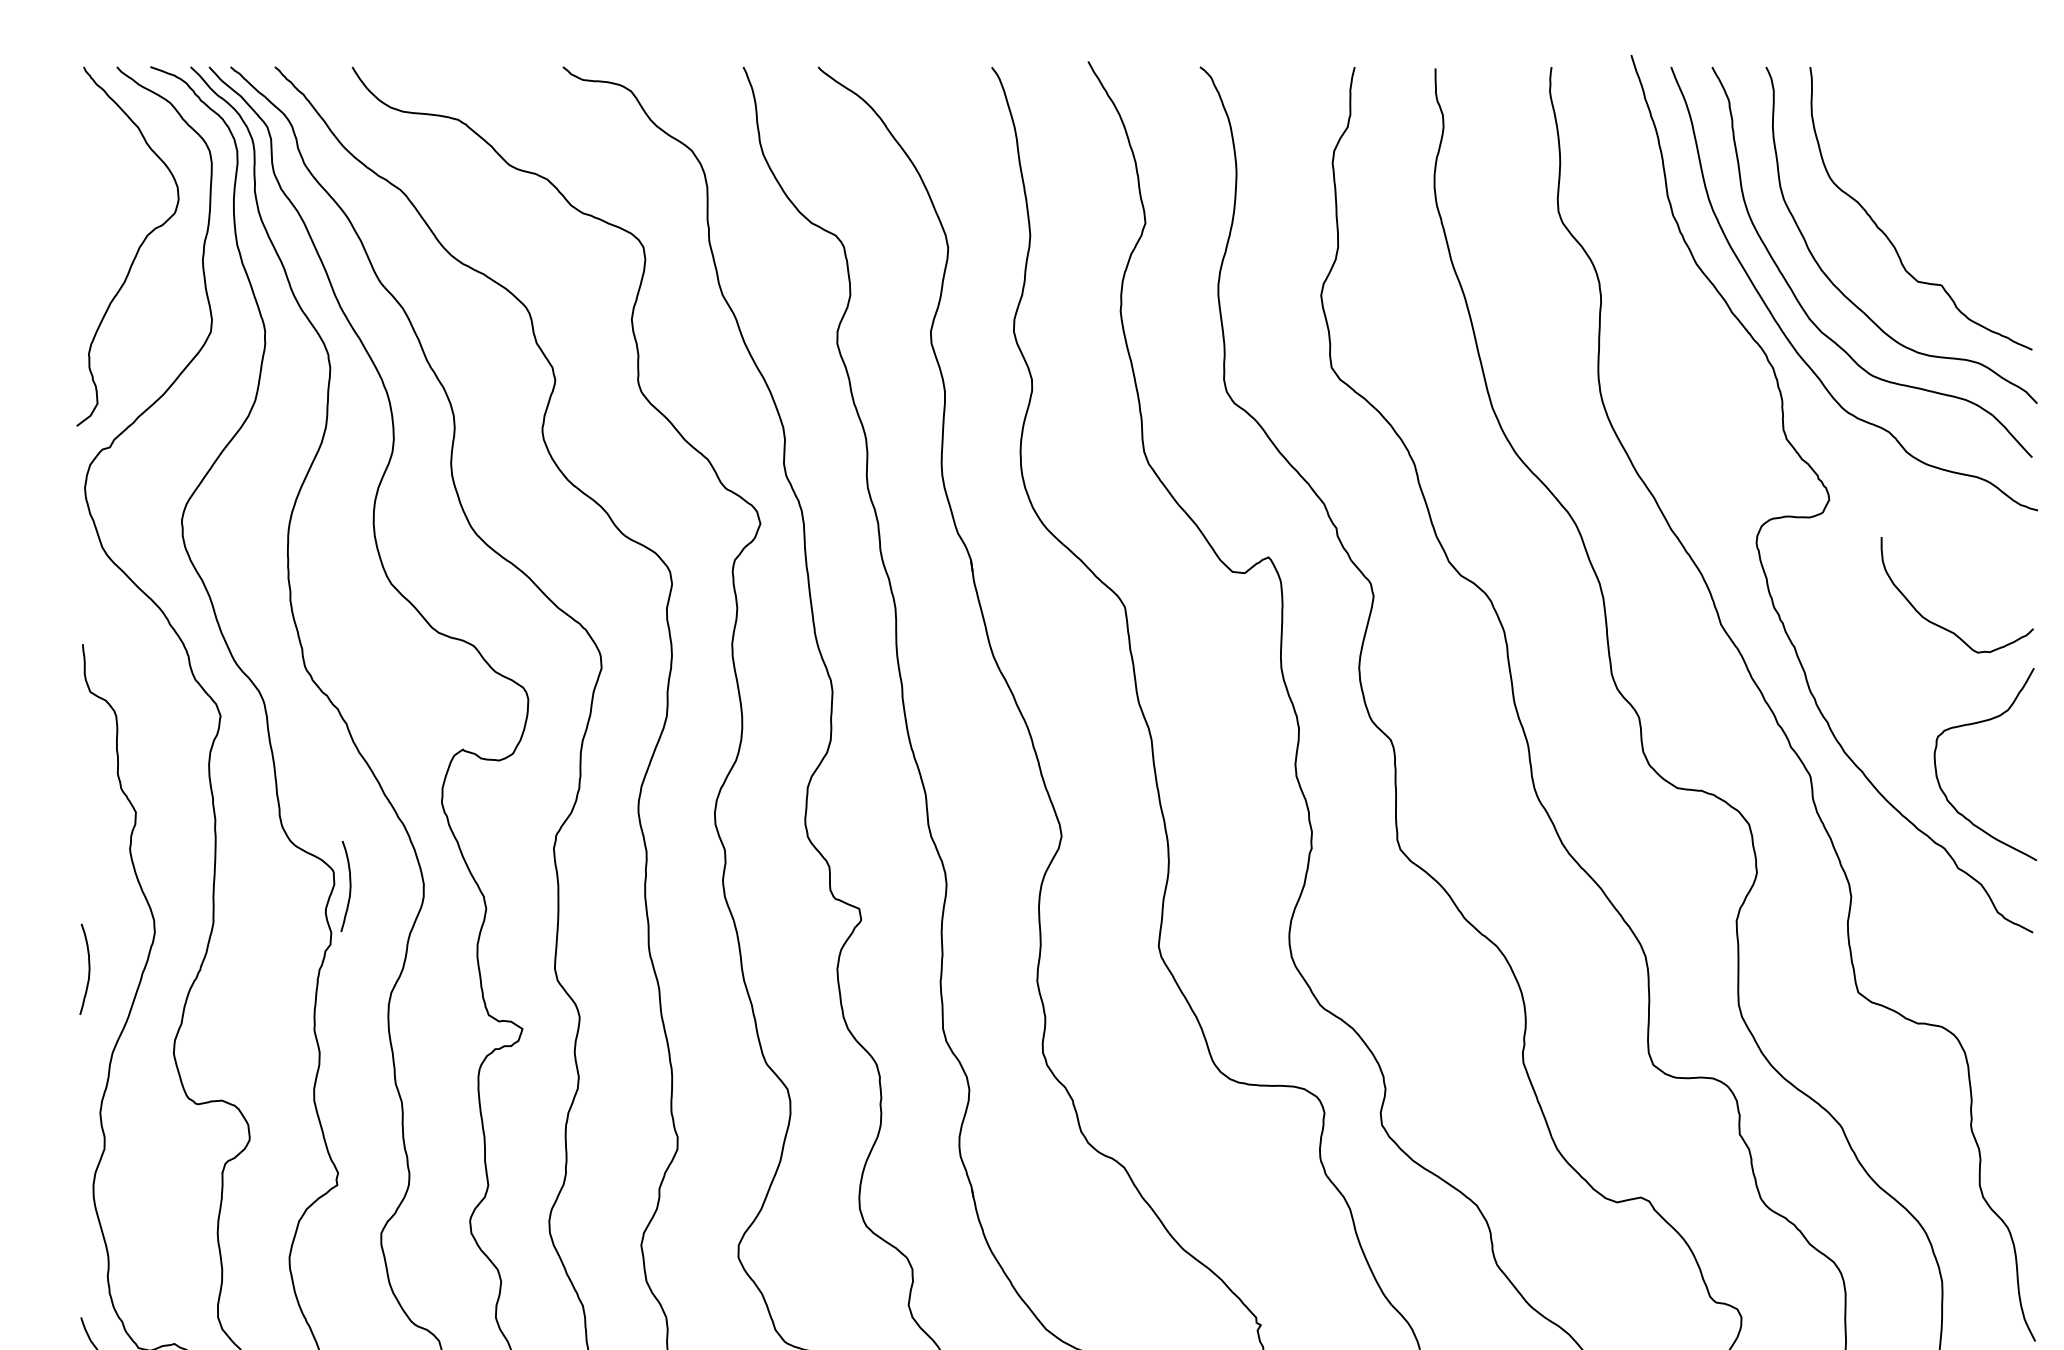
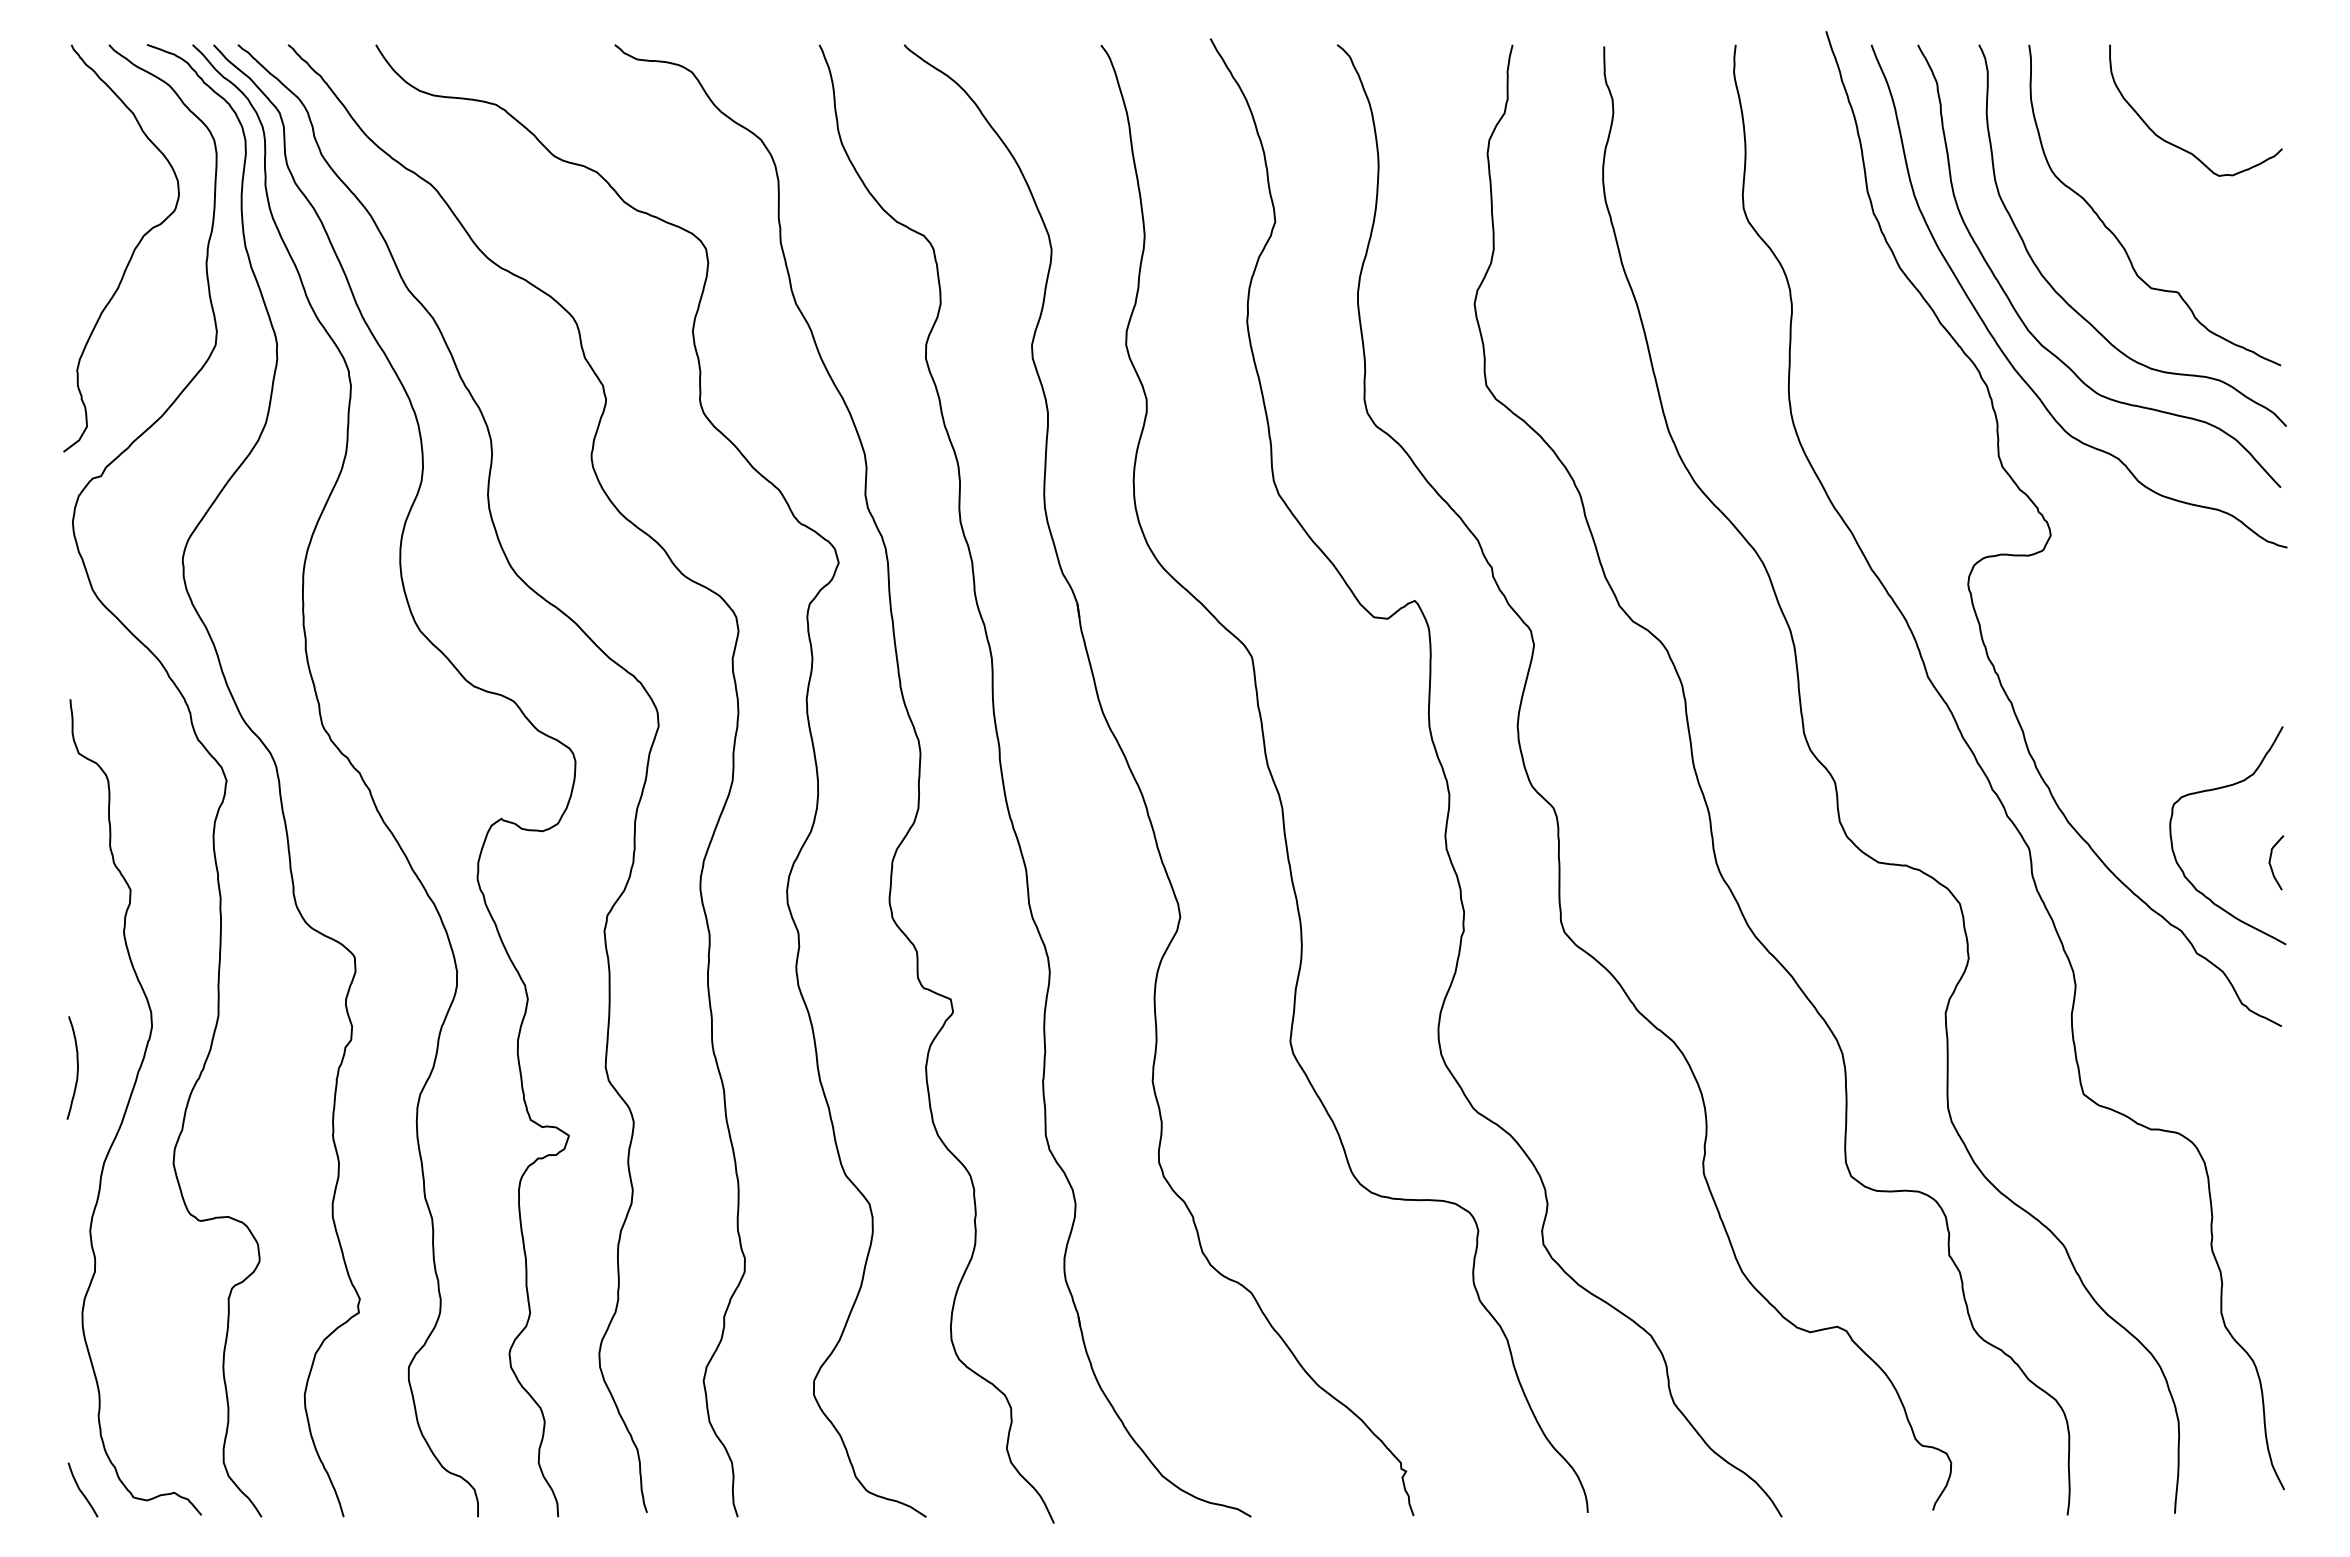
curve: (1941, 625) -> (2177, 145), moved
curve: (2023, 790) -> (2271, 865), added
curve: (350, 886) -> (373, 973), removed

